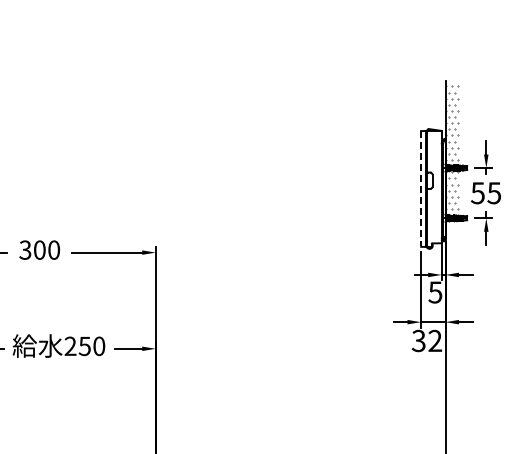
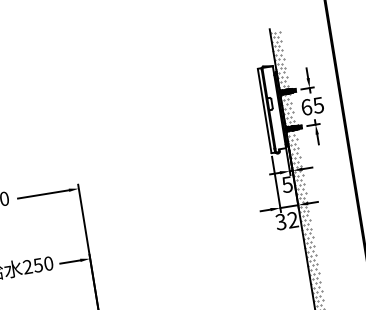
line: (421, 189) -> (265, 111), dashed -> solid
text: (477, 193) -> (306, 107), 55 -> 65
hatch: (451, 337) -> (304, 215), added

